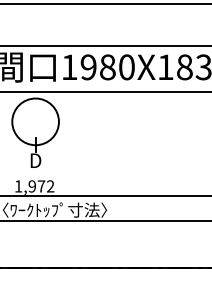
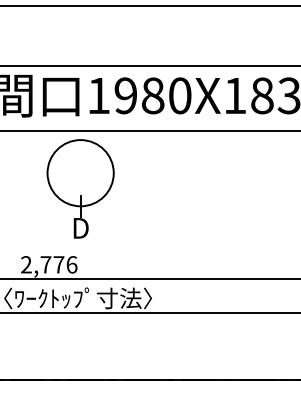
part: (35, 132) -> (80, 188), moved
text: (34, 186) -> (49, 264), 1,972 -> 2,776

